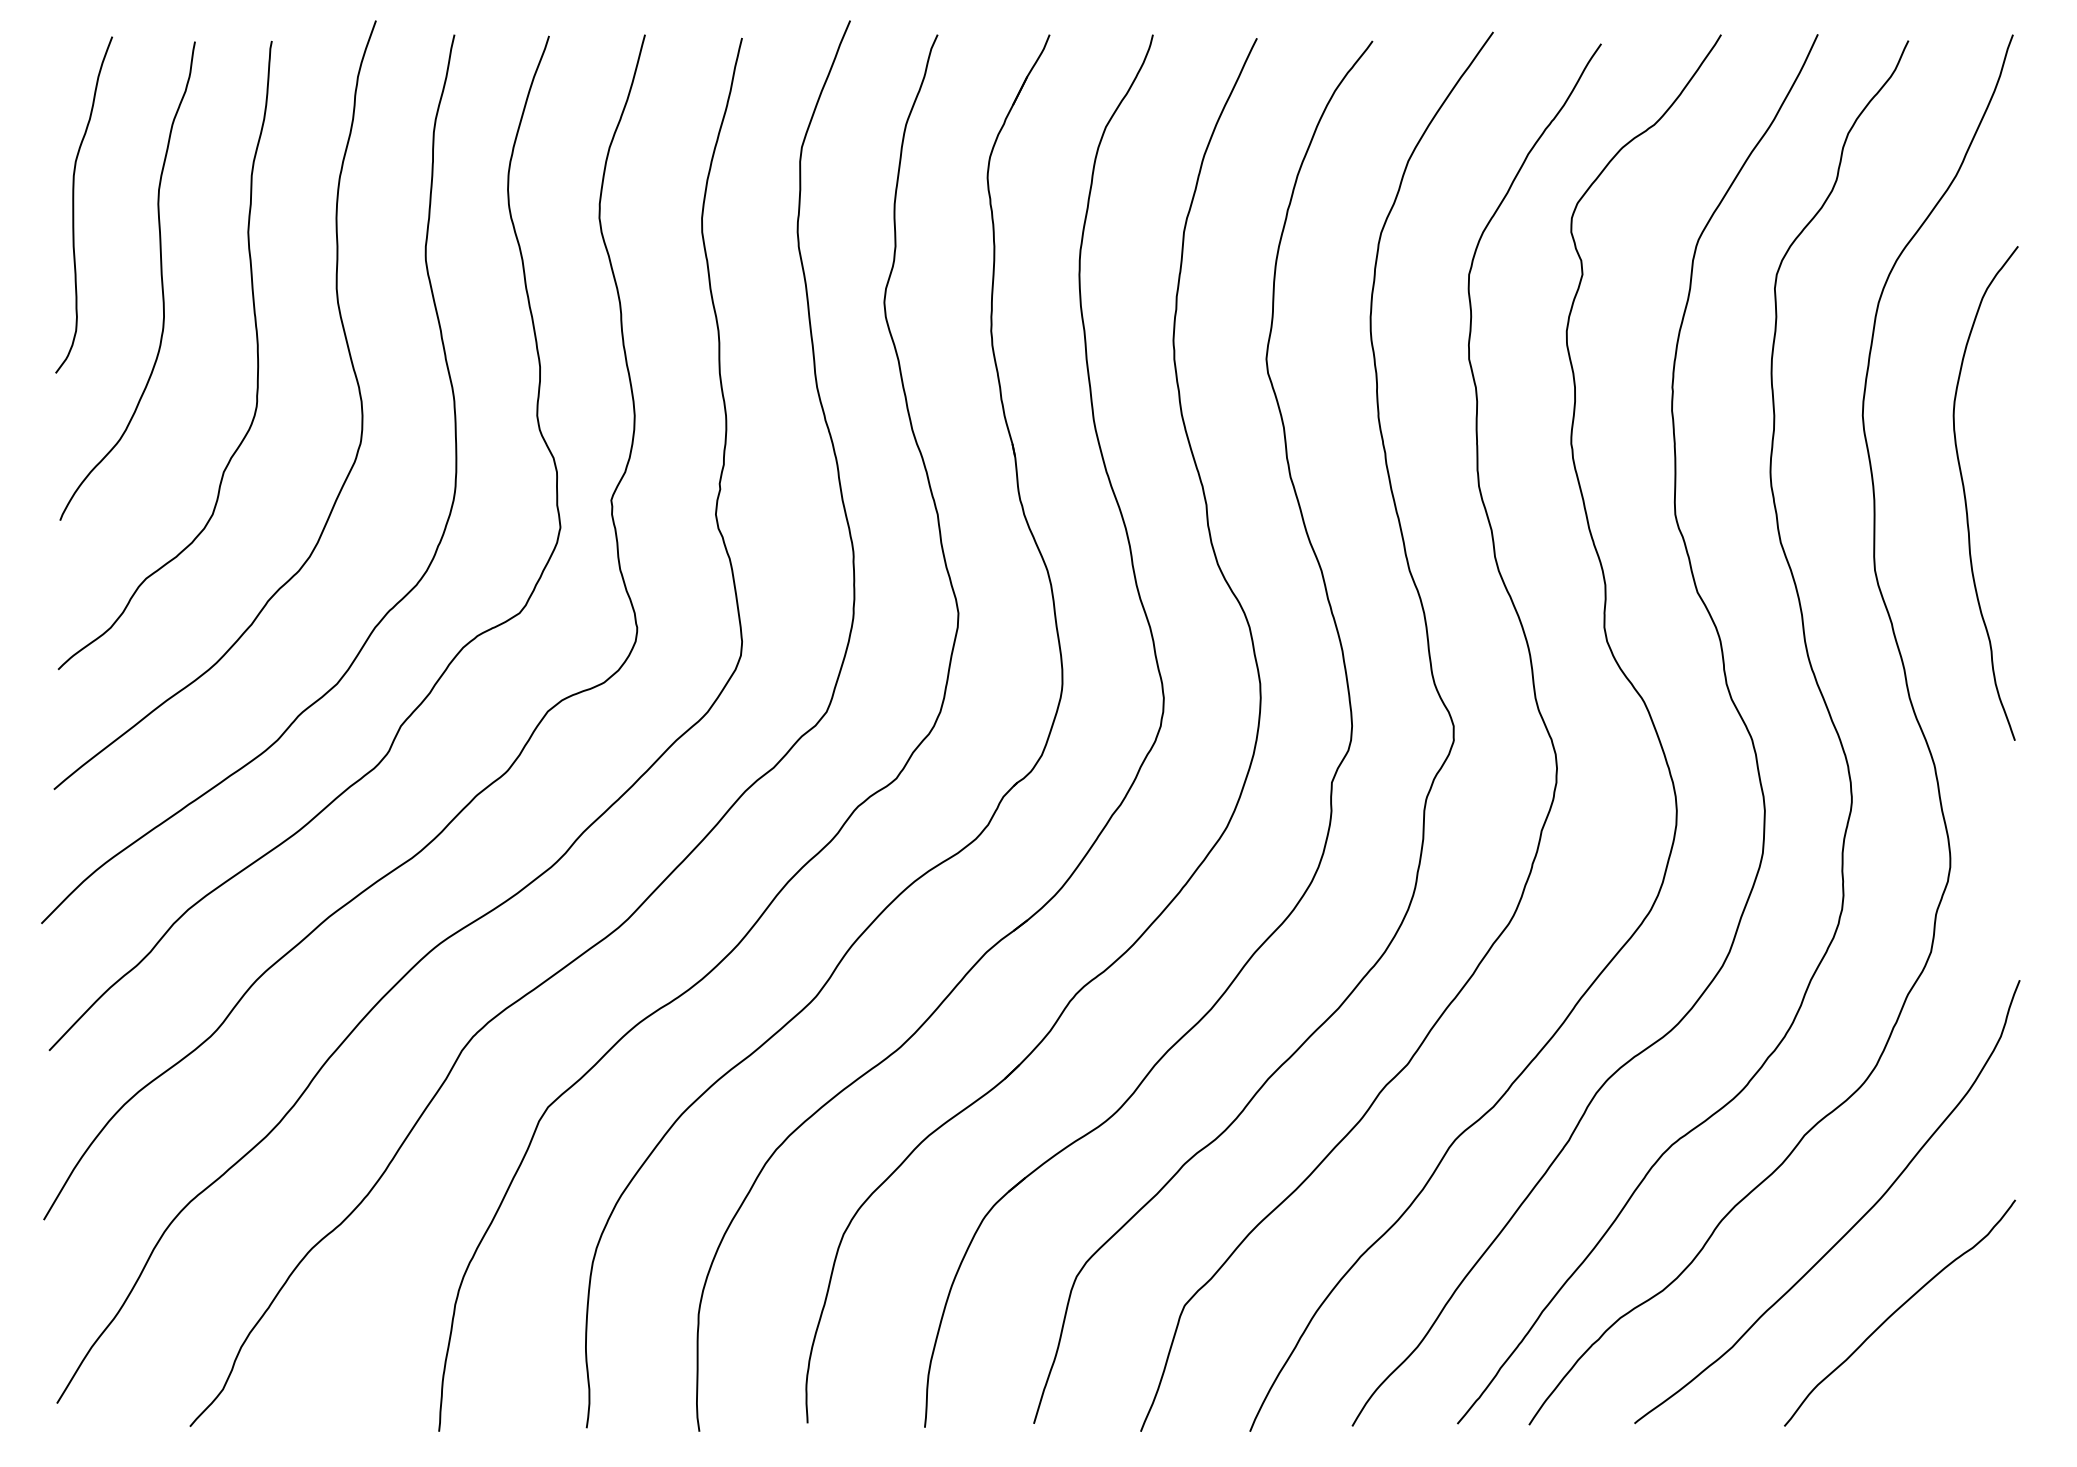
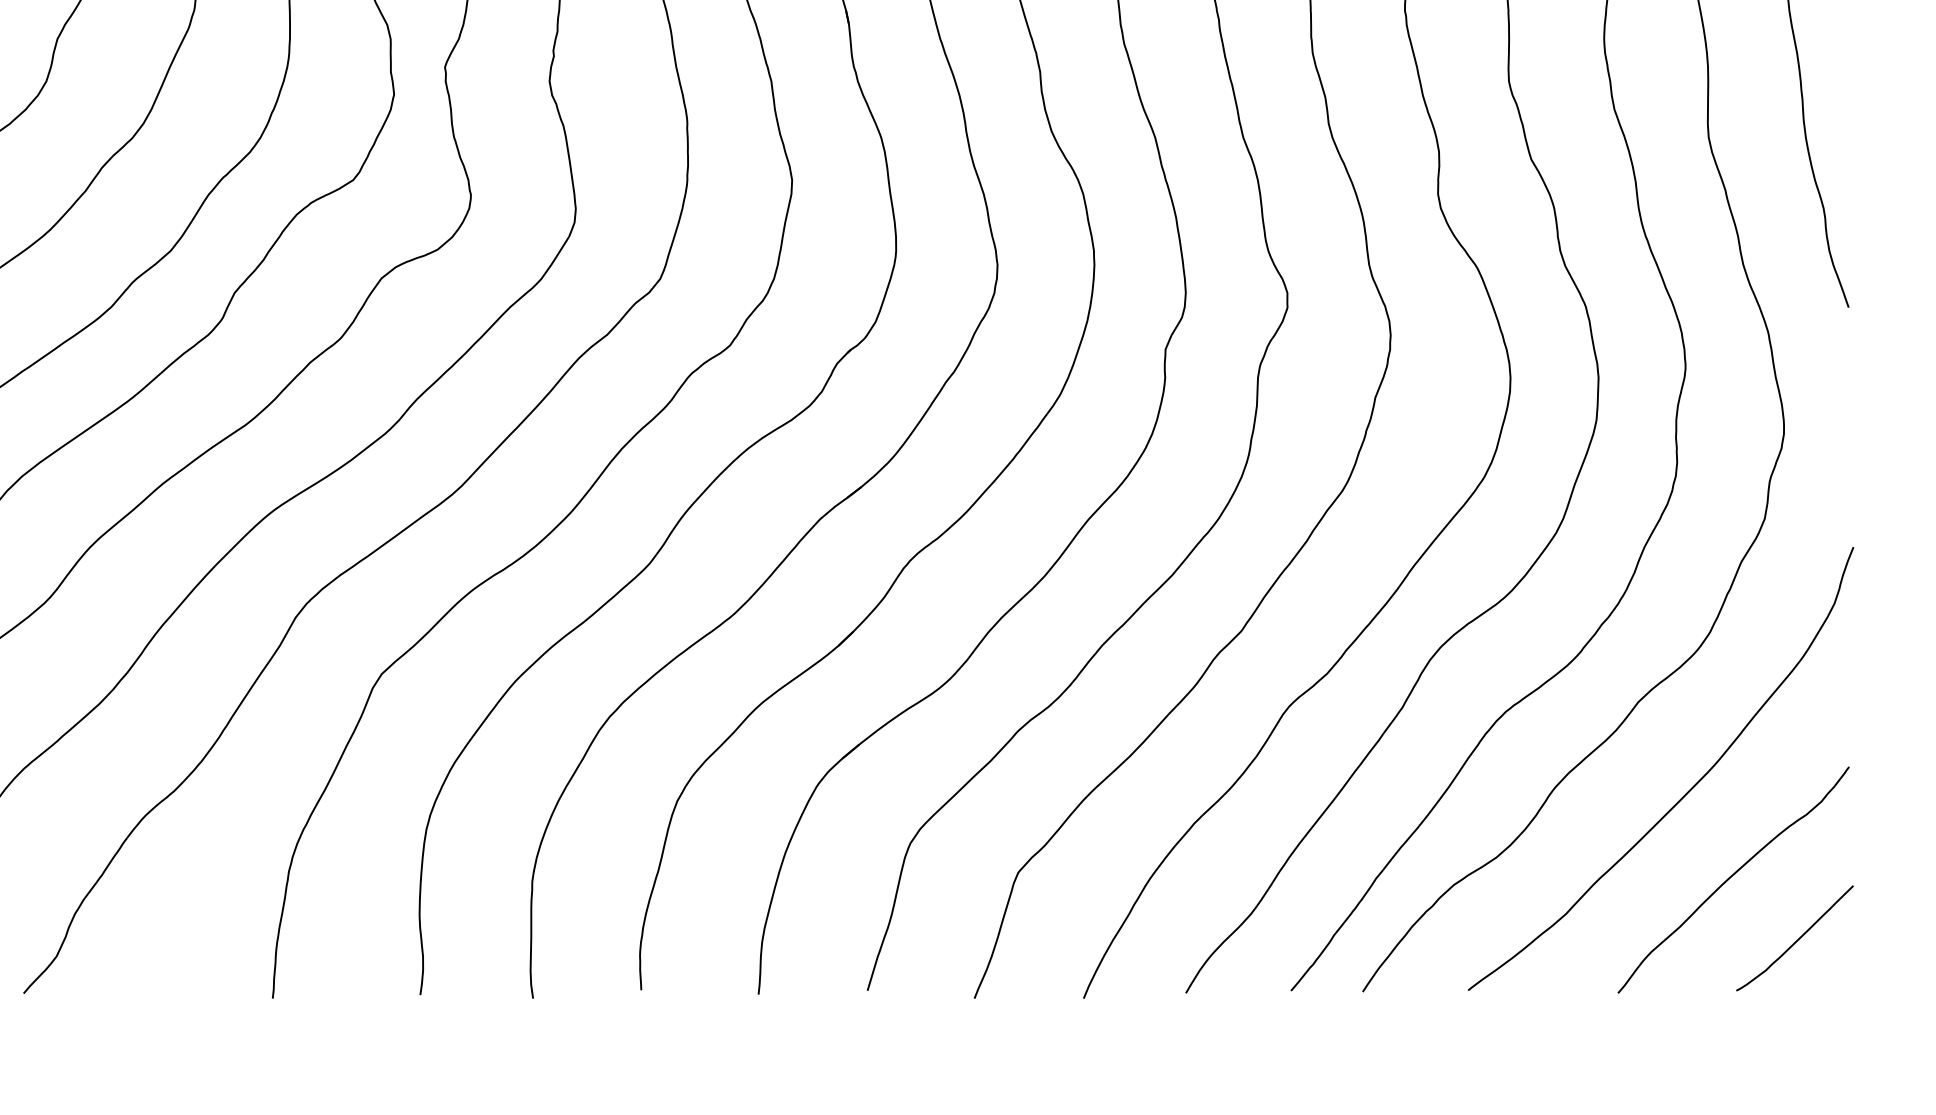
curve: (1963, 1372) -> (1797, 939), added

